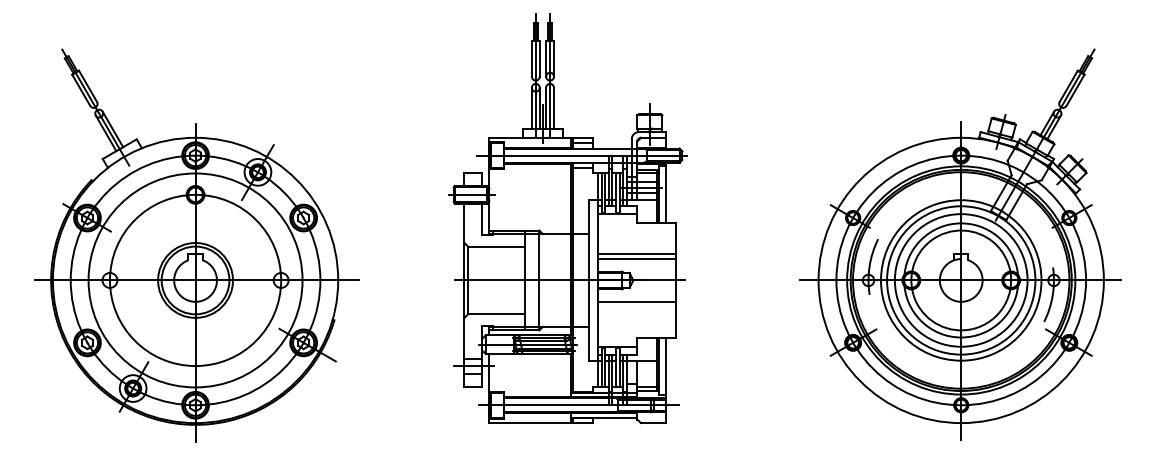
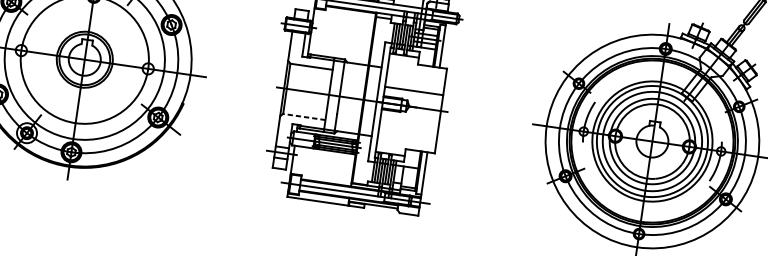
line: (636, 253) -> (414, 86), removed
line: (636, 301) -> (409, 122), removed
line: (496, 314) -> (304, 117), solid -> dashed

